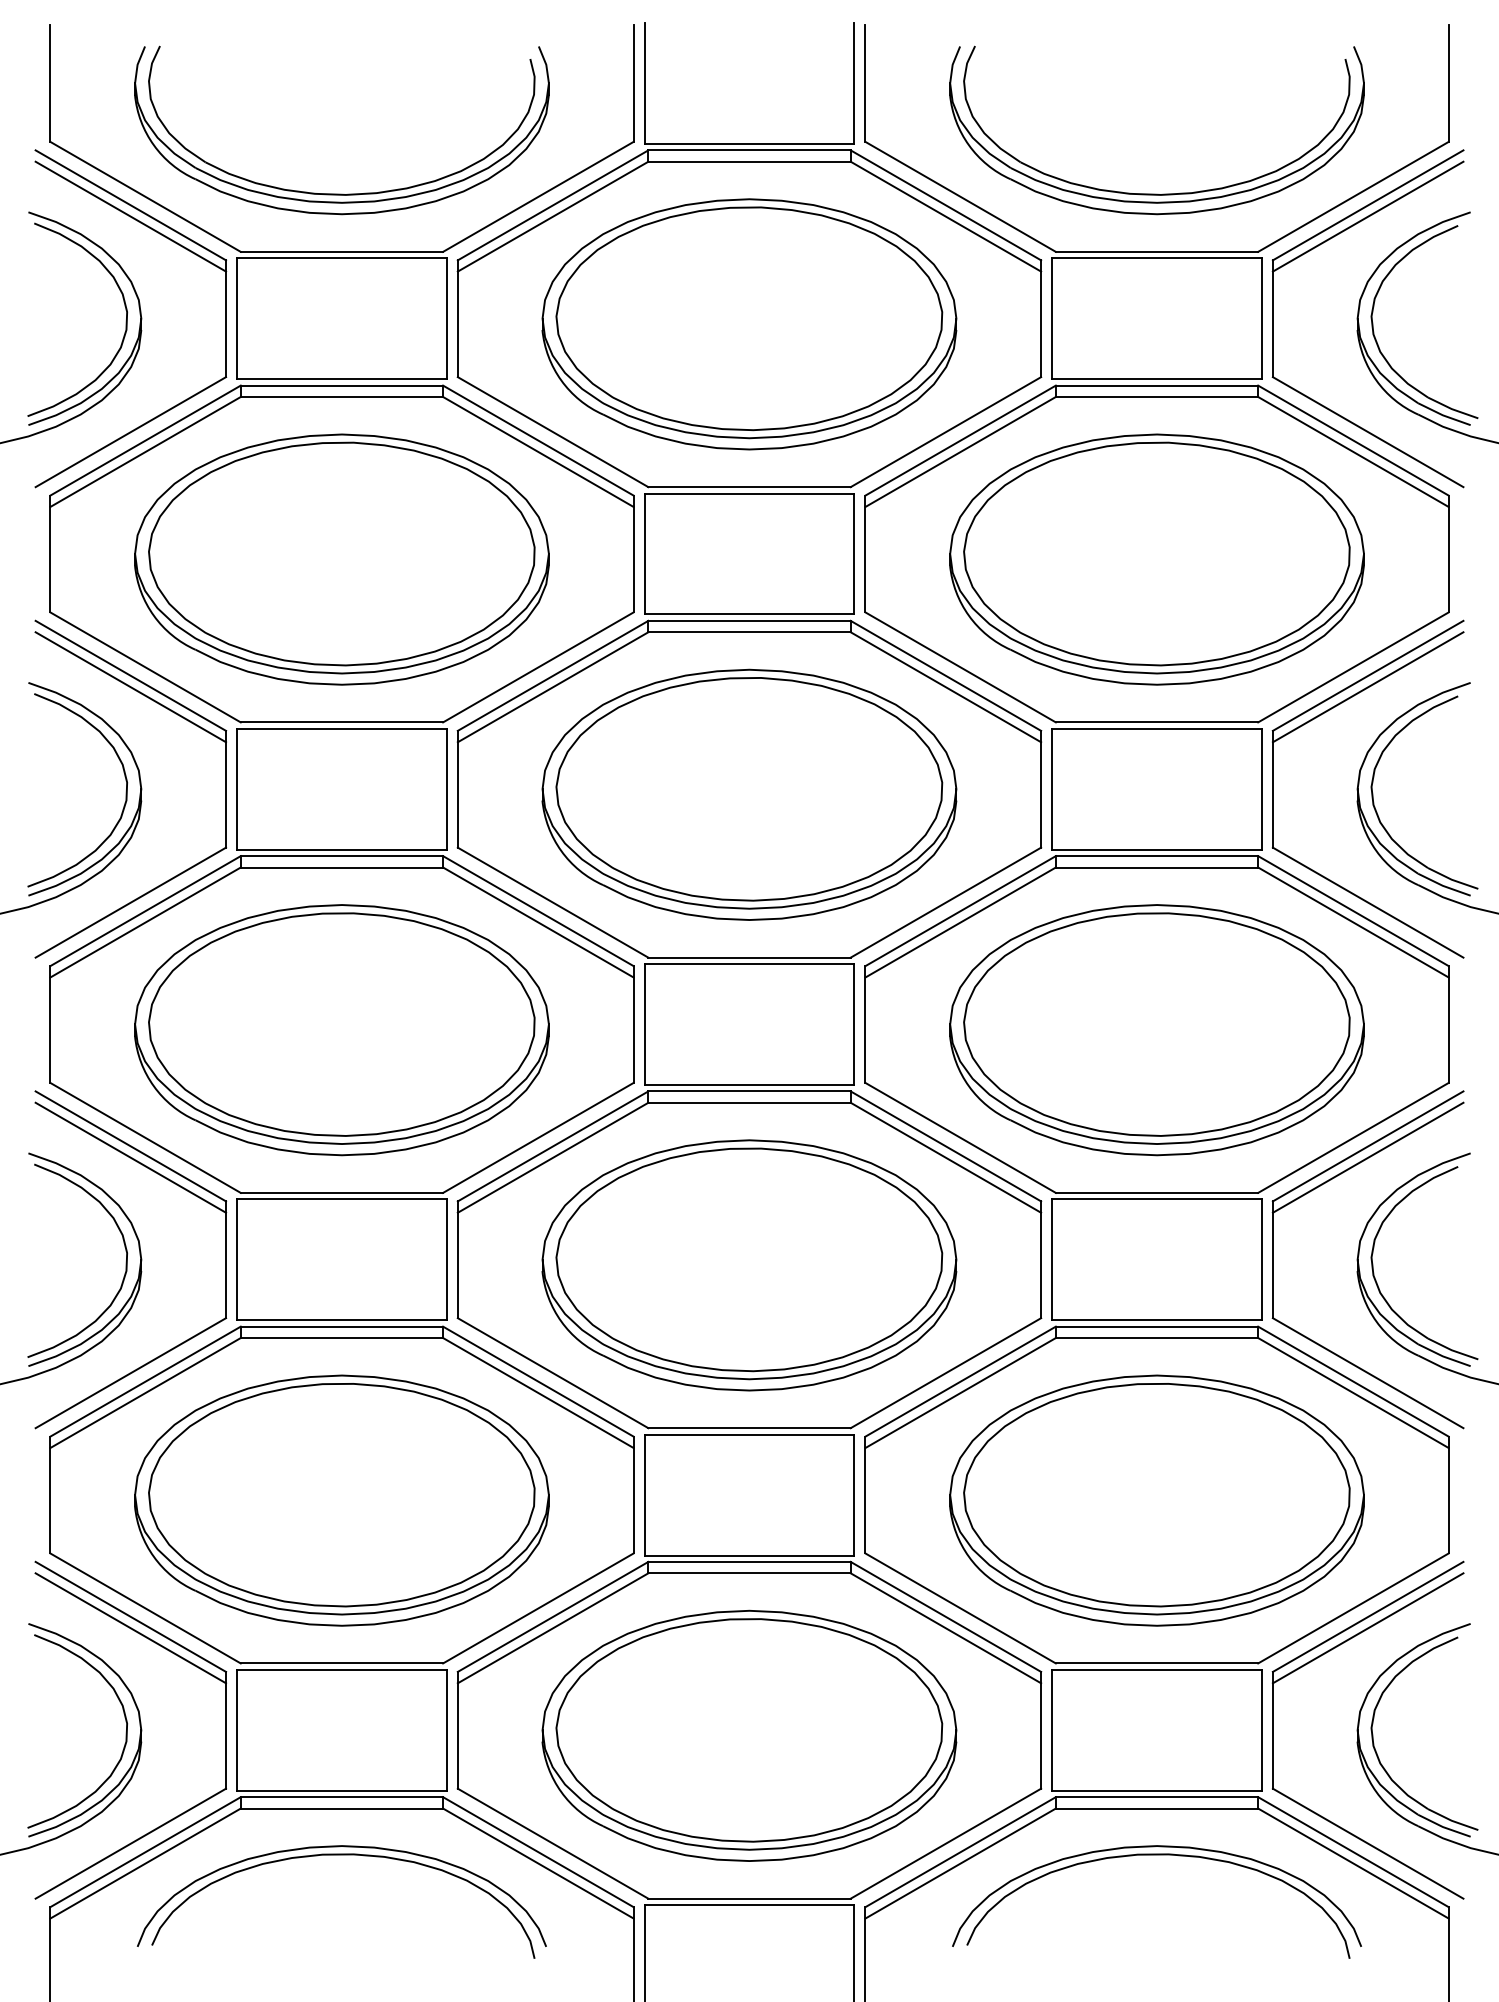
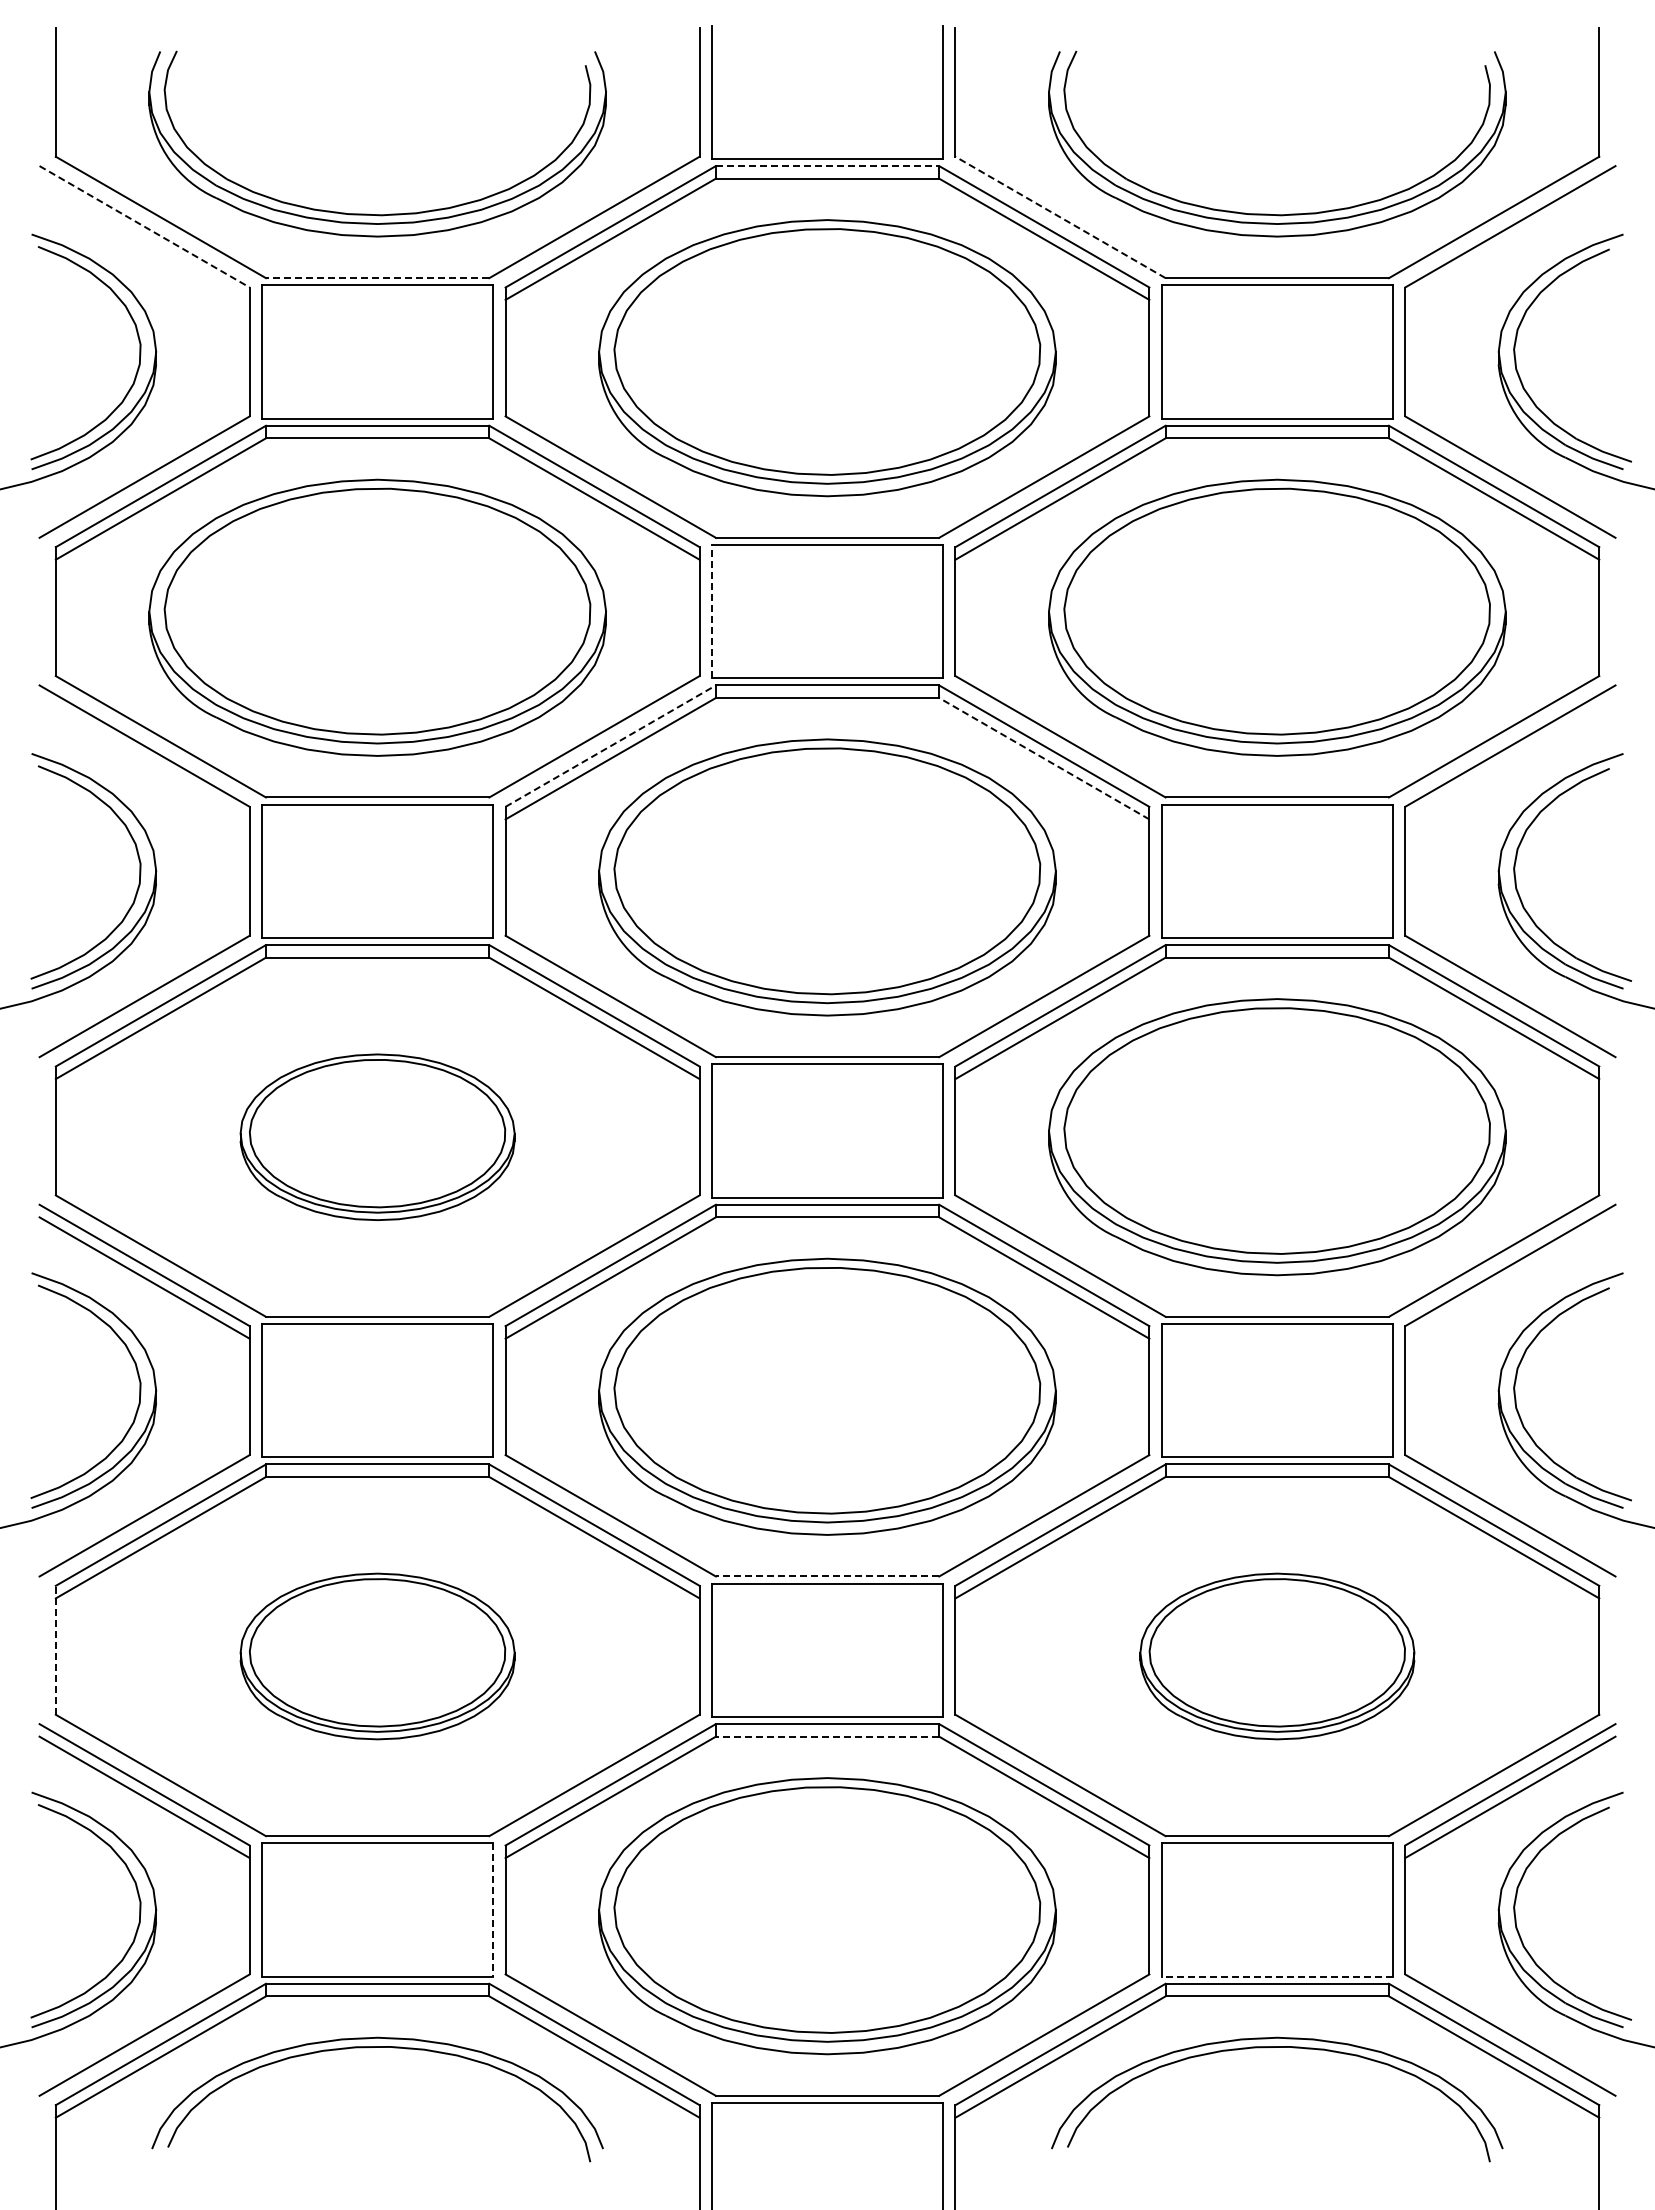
line: (749, 150) -> (827, 166), solid -> dashed
line: (960, 196) -> (1060, 217), solid -> dashed
line: (131, 205) -> (145, 227), solid -> dashed
line: (130, 215) -> (144, 238), removed
line: (1368, 215) -> (1510, 238), removed
line: (341, 252) -> (377, 278), solid -> dashed
line: (644, 553) -> (711, 611), solid -> dashed
line: (553, 675) -> (611, 745), solid -> dashed
line: (130, 687) -> (144, 758), removed
line: (945, 687) -> (1043, 758), solid -> dashed
line: (1368, 687) -> (1510, 758), removed
part: (341, 1030) -> (377, 1137), size x0.6
line: (1368, 1157) -> (1510, 1277), removed
line: (749, 1428) -> (827, 1576), solid -> dashed
line: (50, 1494) -> (55, 1649), solid -> dashed
part: (341, 1500) -> (377, 1656), size x0.6
part: (1157, 1500) -> (1277, 1656), size x0.6
line: (749, 1573) -> (827, 1736), solid -> dashed
line: (446, 1729) -> (493, 1909), solid -> dashed
line: (1157, 1790) -> (1277, 1976), solid -> dashed

